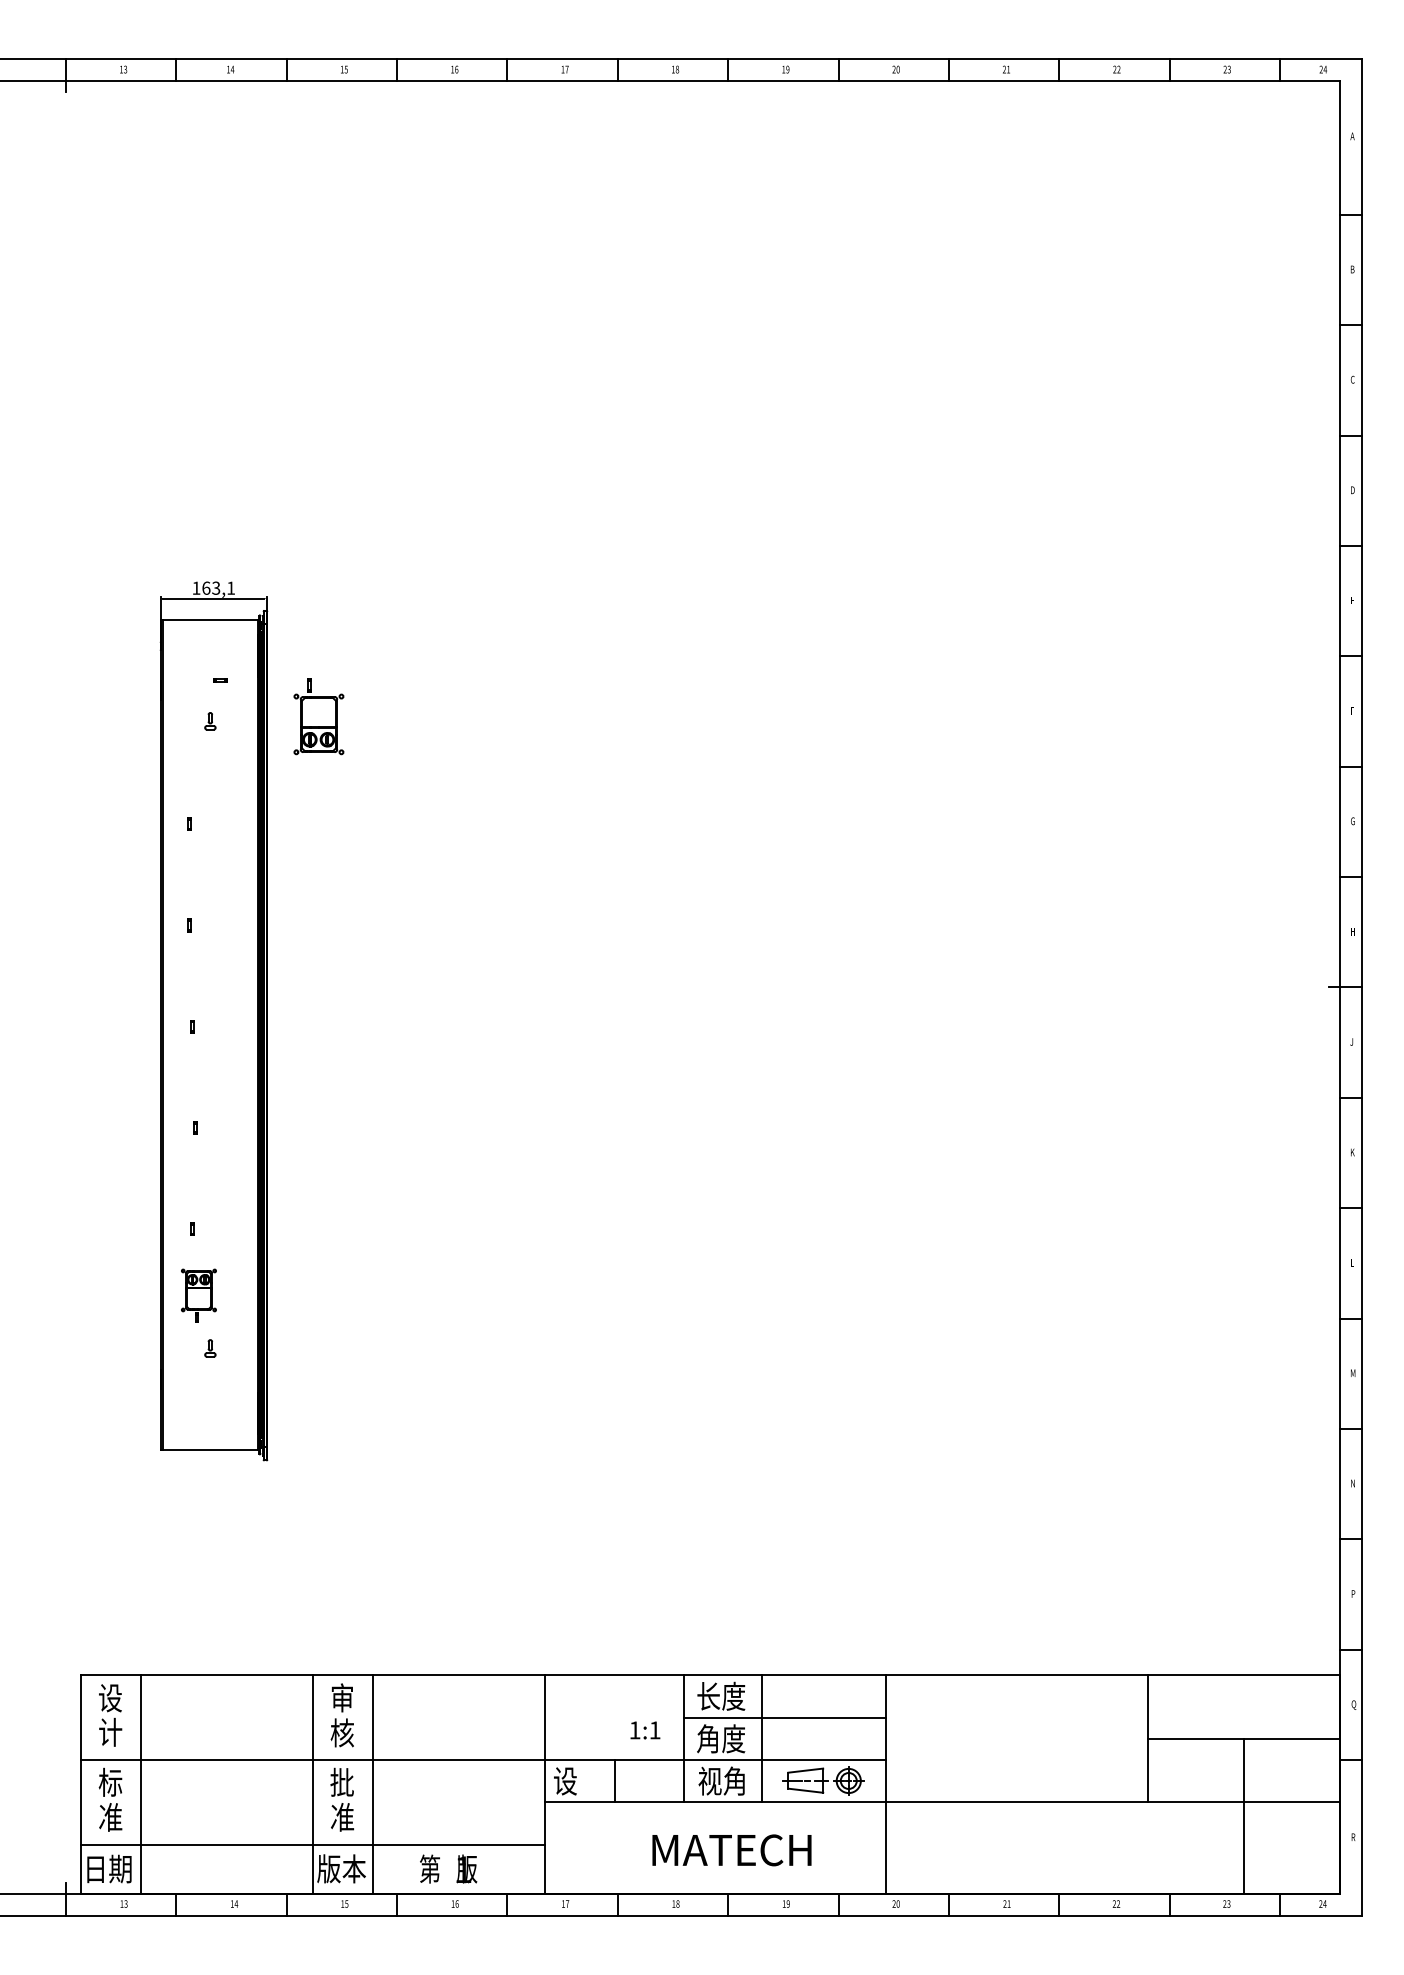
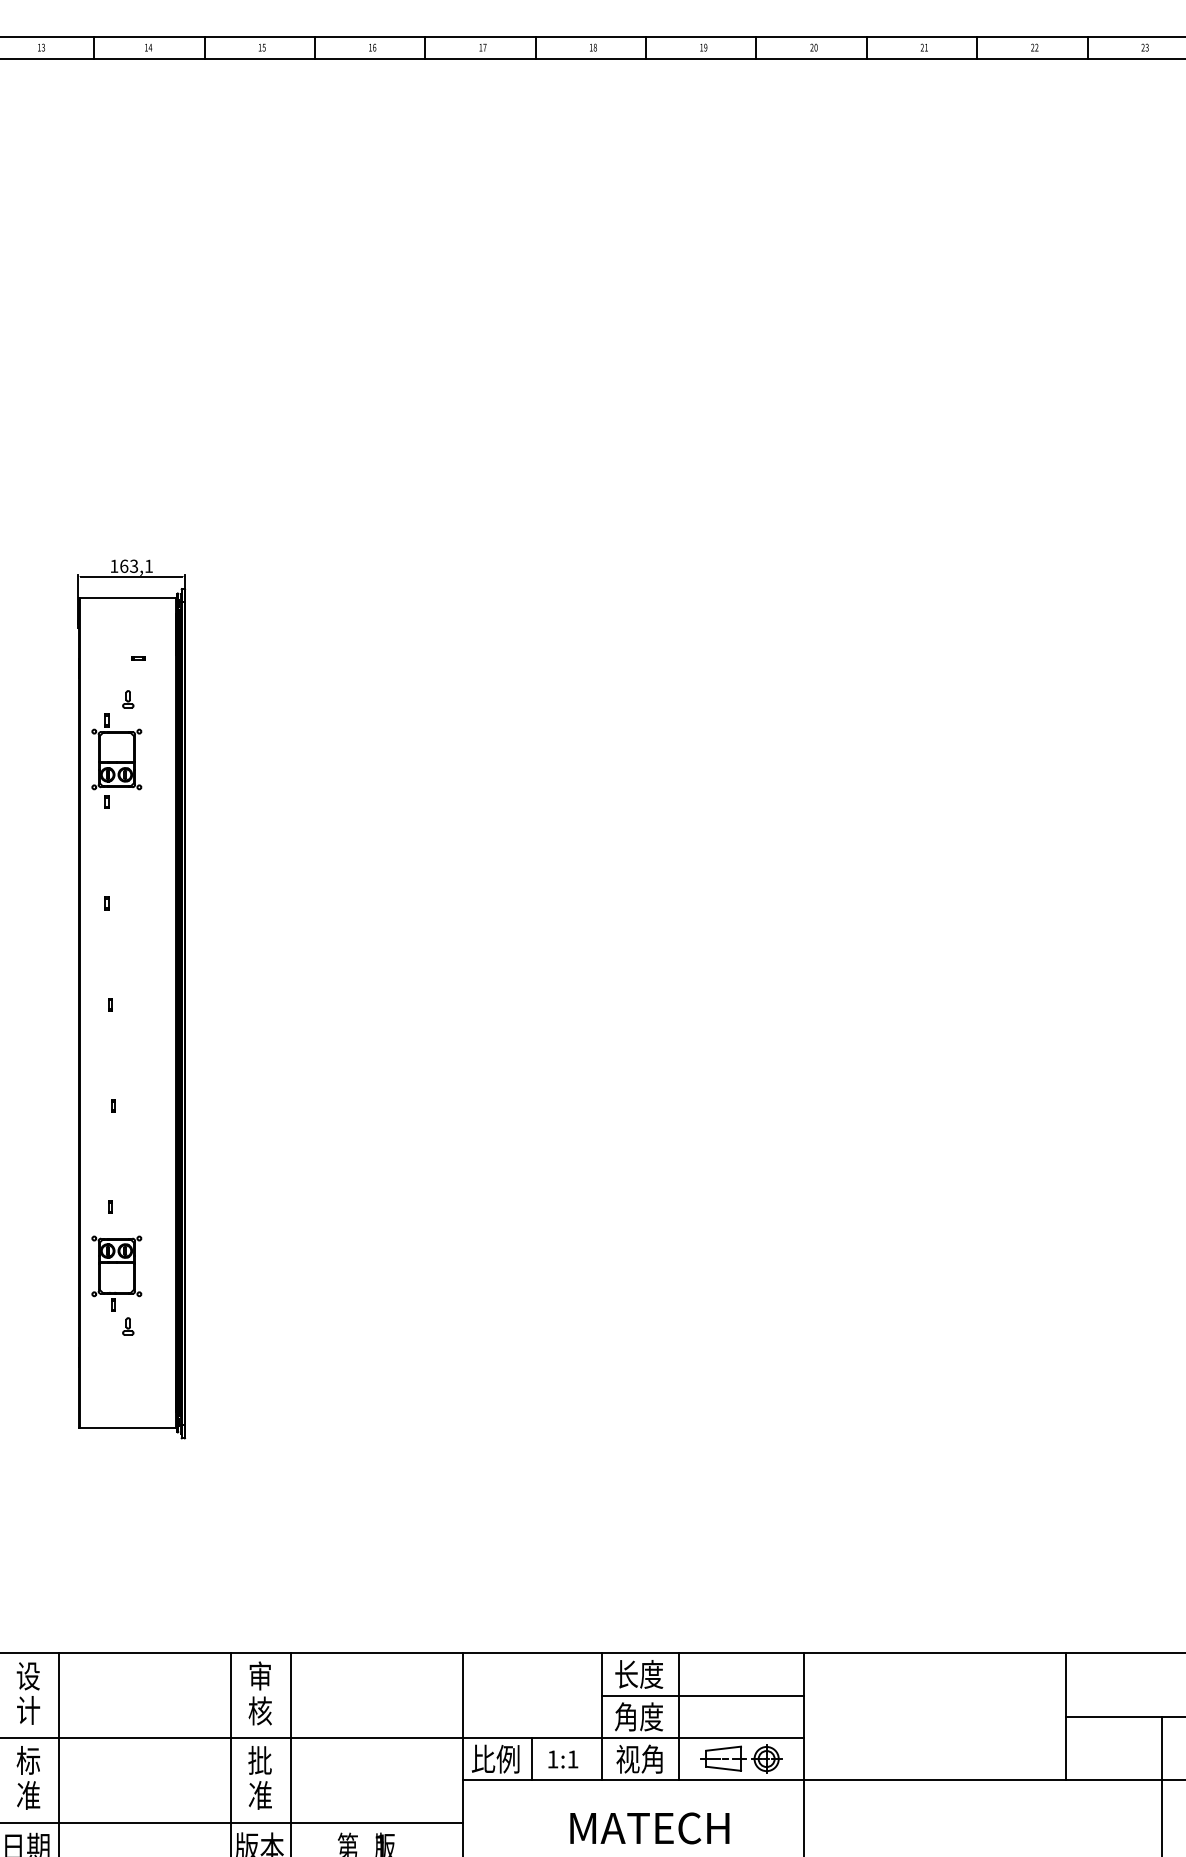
part: (318, 716) -> (116, 751), moved
part: (198, 1295) -> (116, 1273), size x1.43
text: (645, 1730) -> (563, 1759), moved
text: (577, 1780) -> (495, 1758), 设 -> 比例

